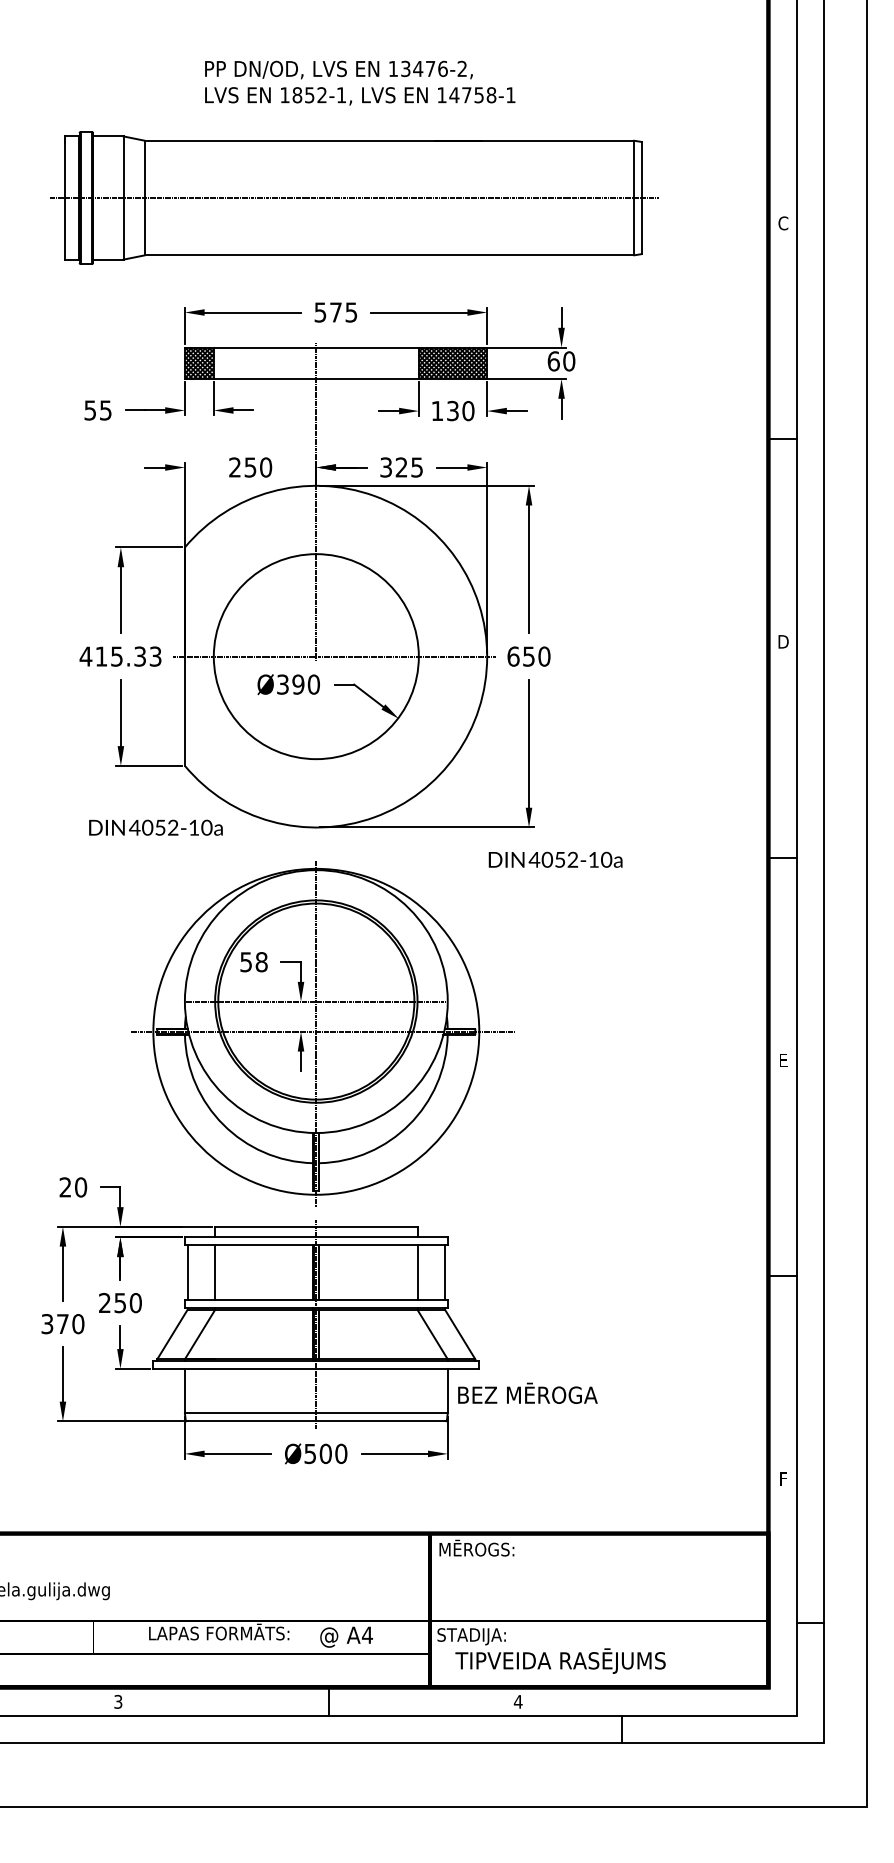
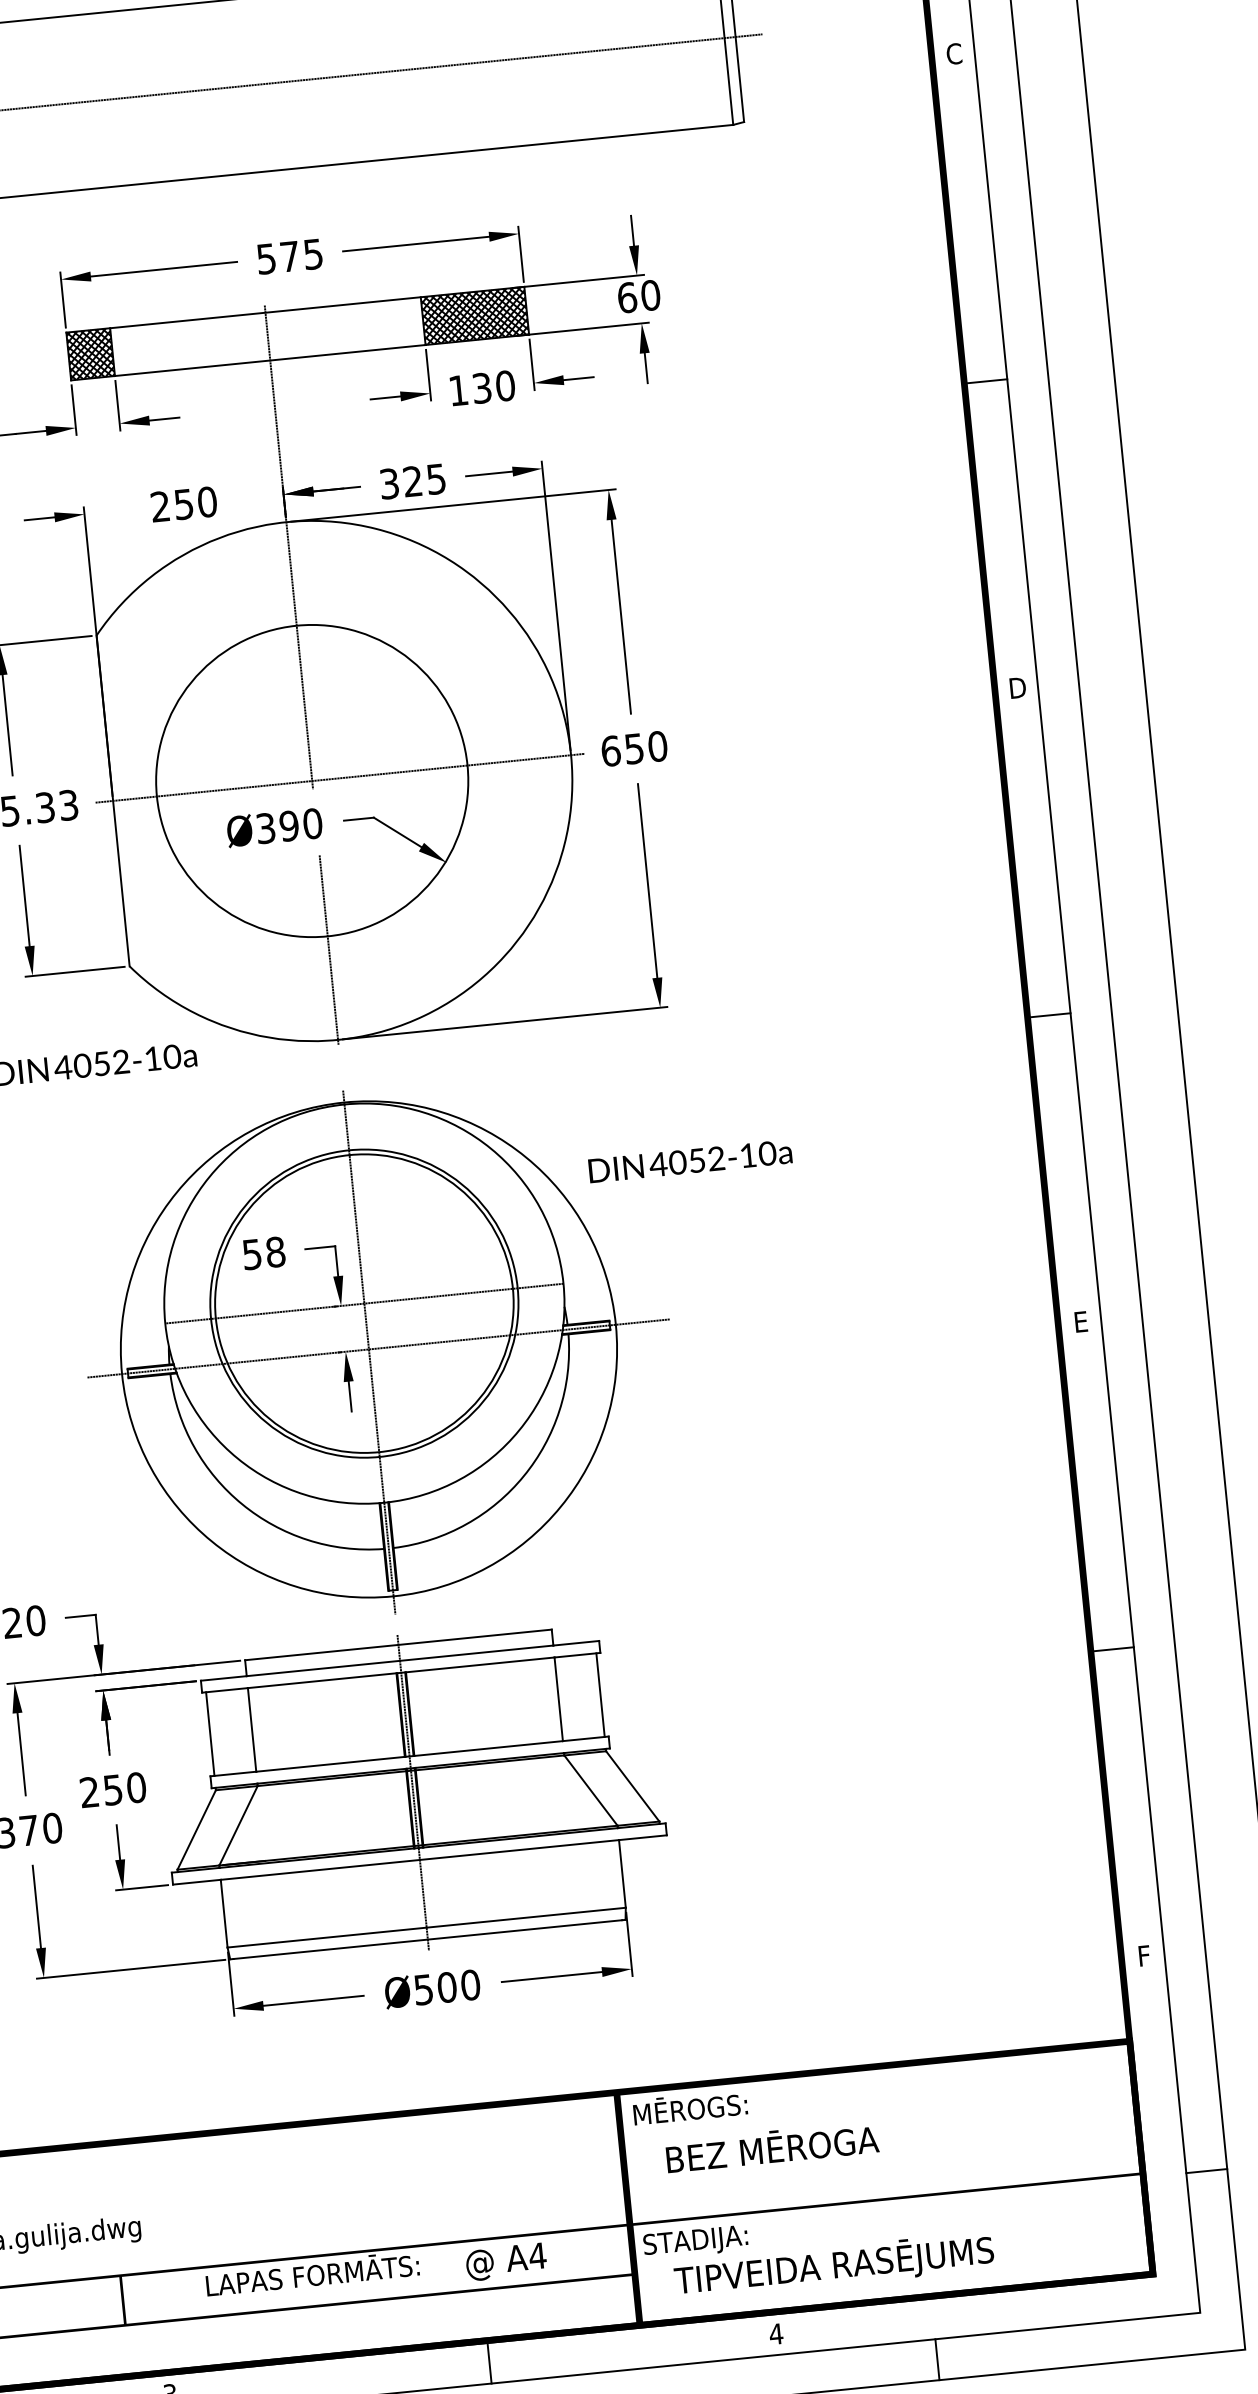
line: (316, 767) -> (329, 948), added
text: (555, 859) -> (690, 1160), moved
text: (527, 1392) -> (771, 2145), moved

